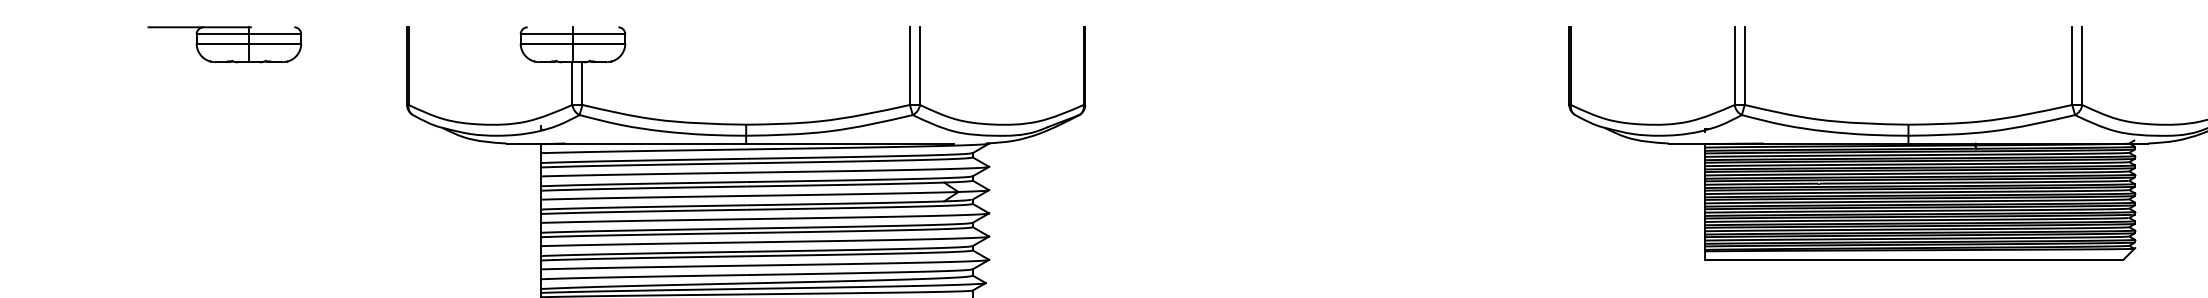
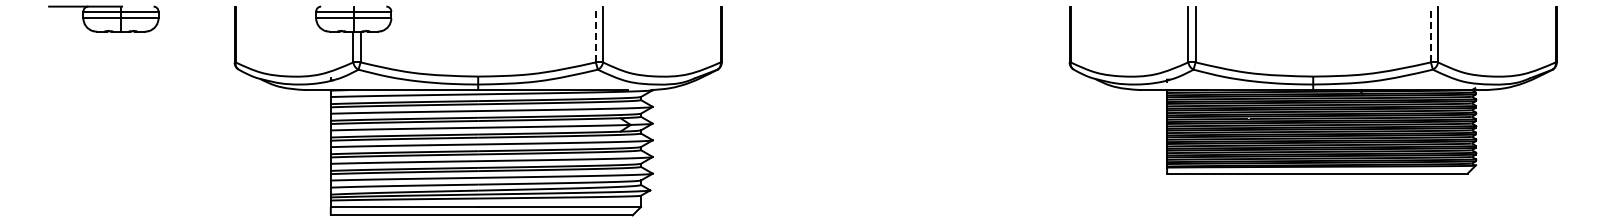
line: (909, 66) -> (595, 34), solid -> dashed
line: (2071, 66) -> (1430, 34), solid -> dashed

